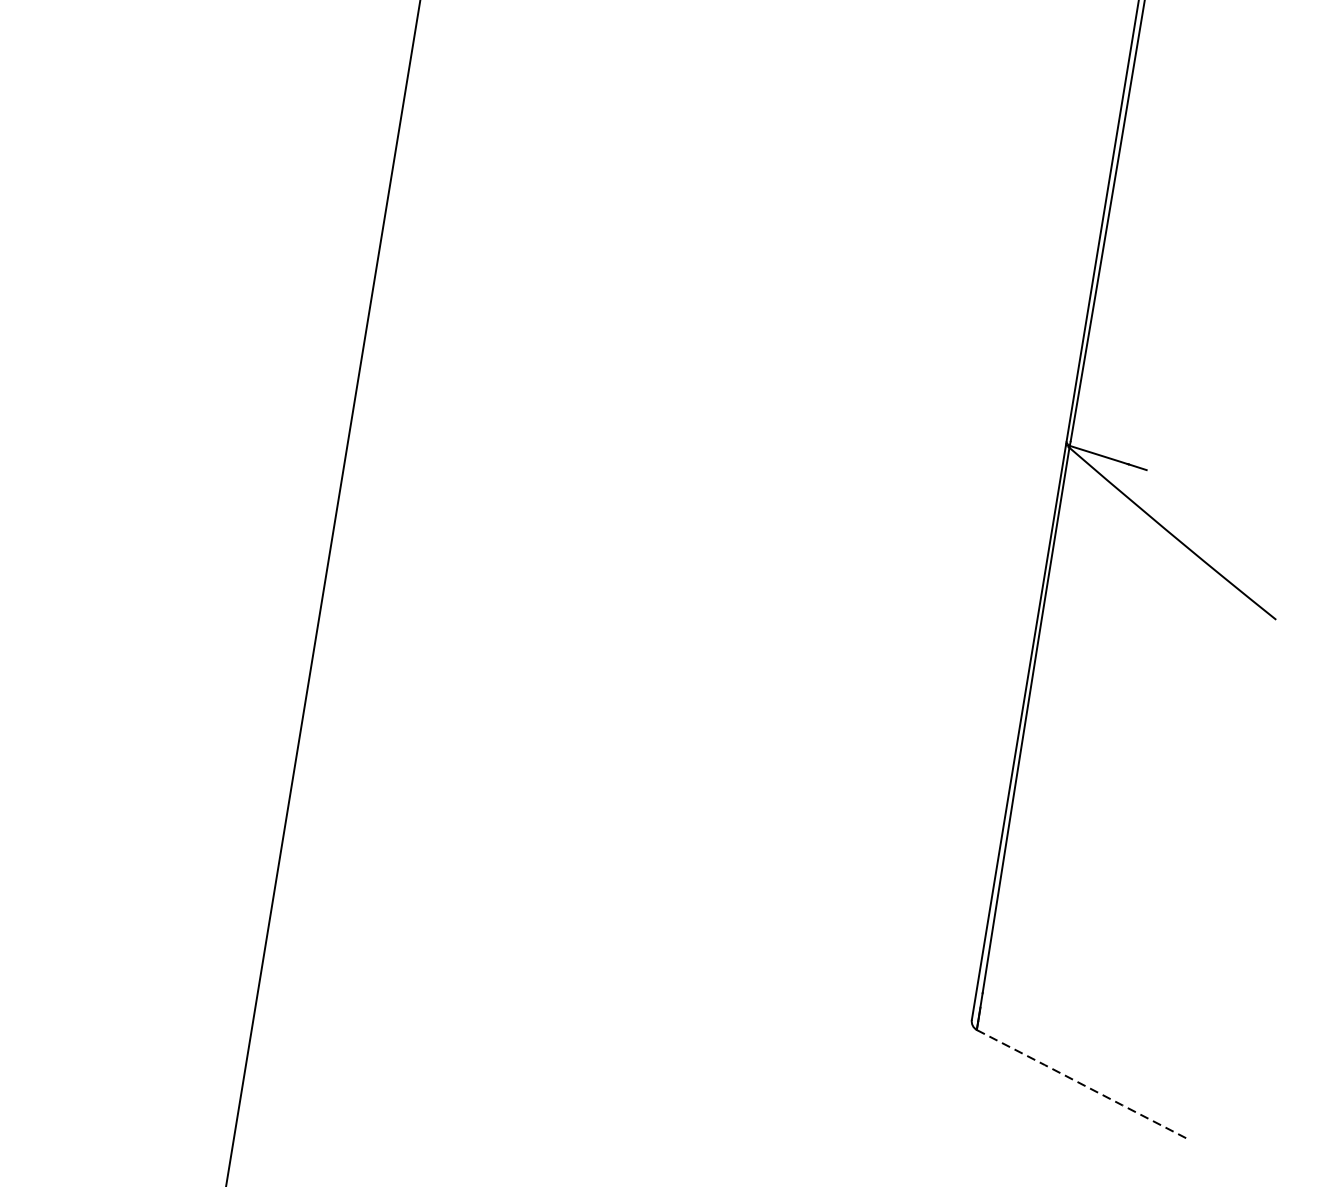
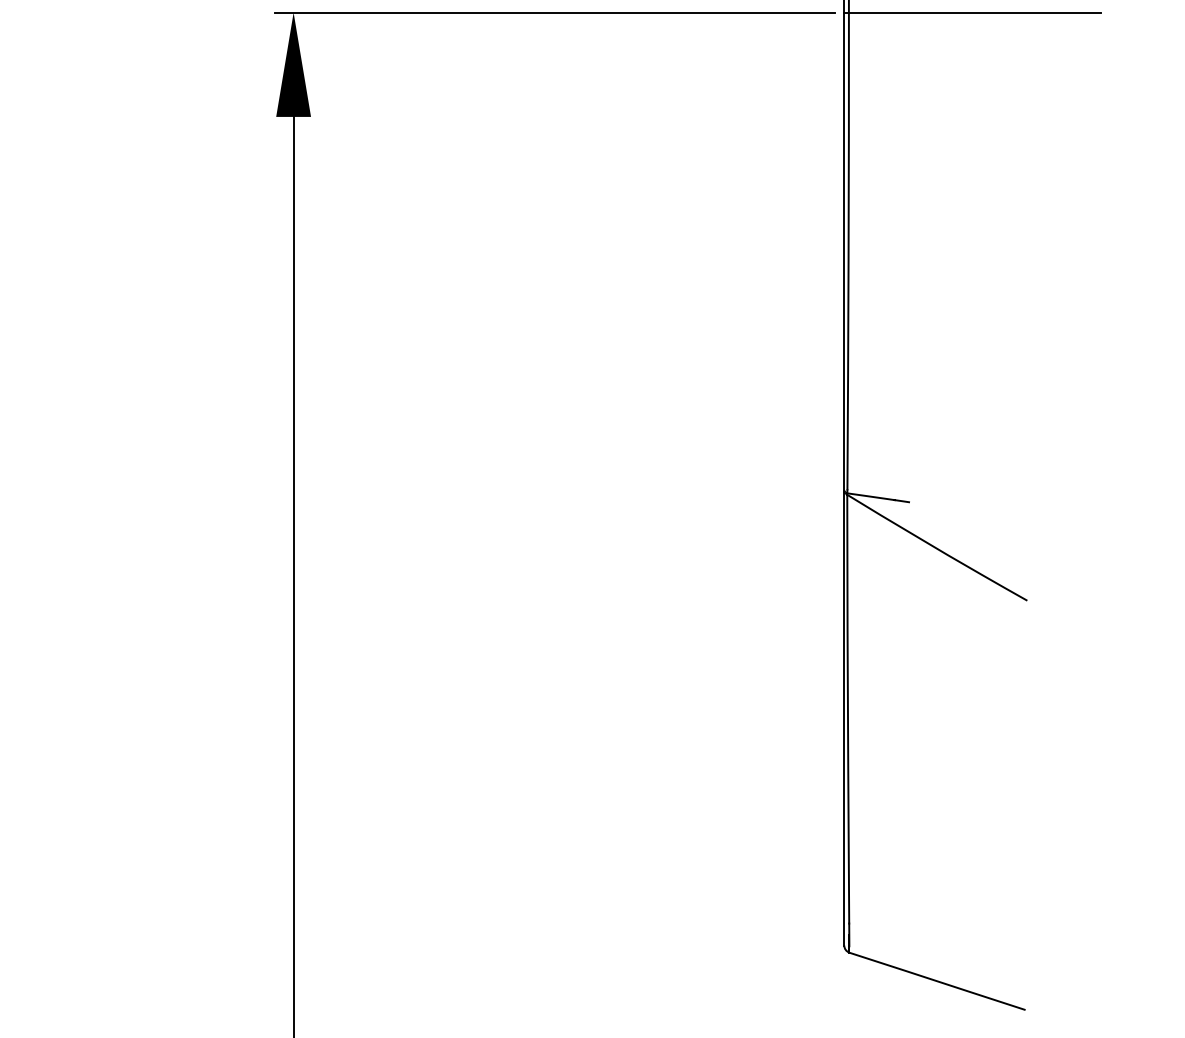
line: (1082, 1084) -> (937, 981), dashed -> solid

